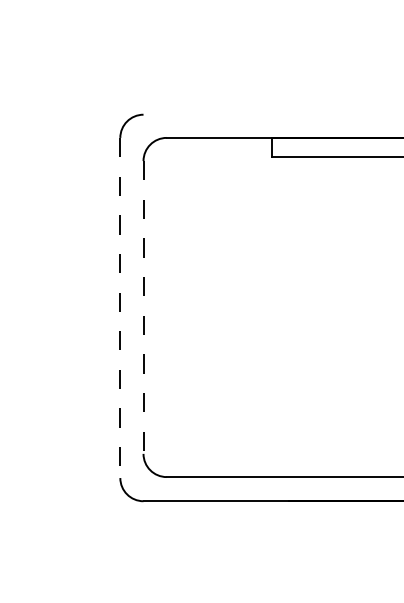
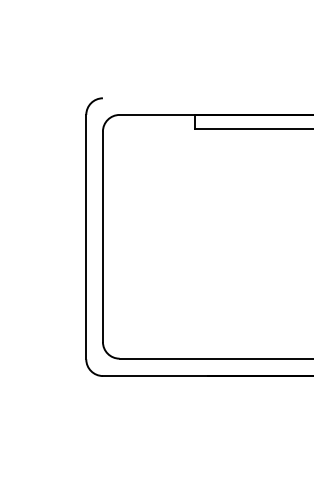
line: (120, 308) -> (86, 237), dashed -> solid
line: (142, 308) -> (102, 237), dashed -> solid

